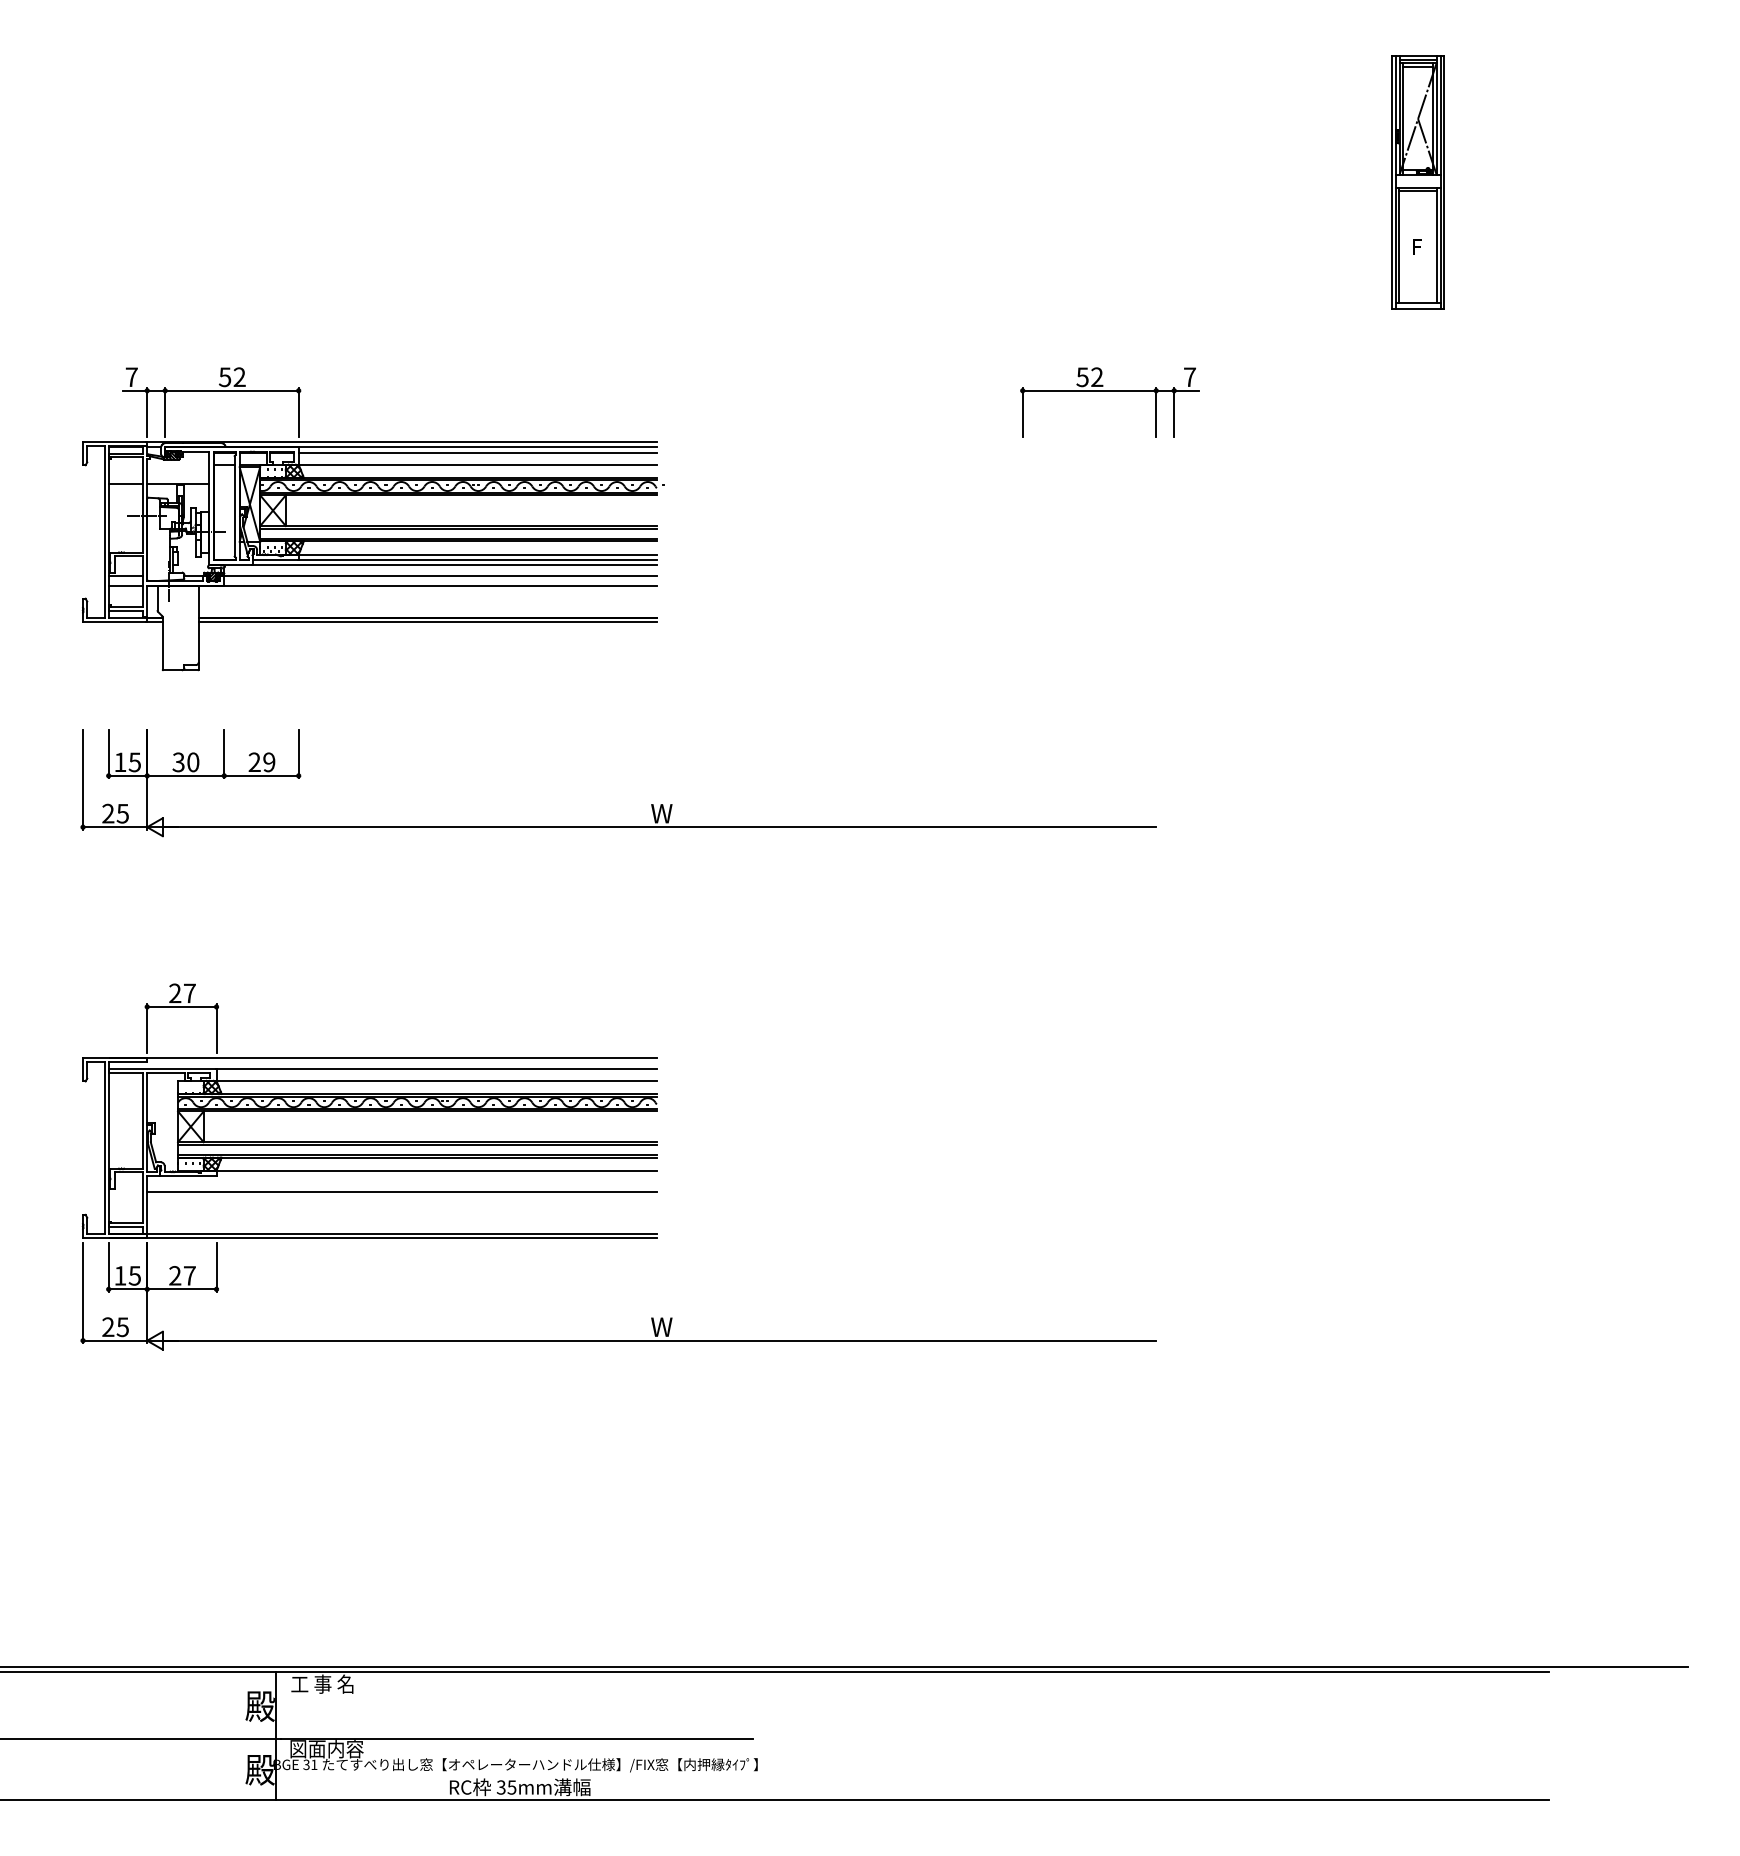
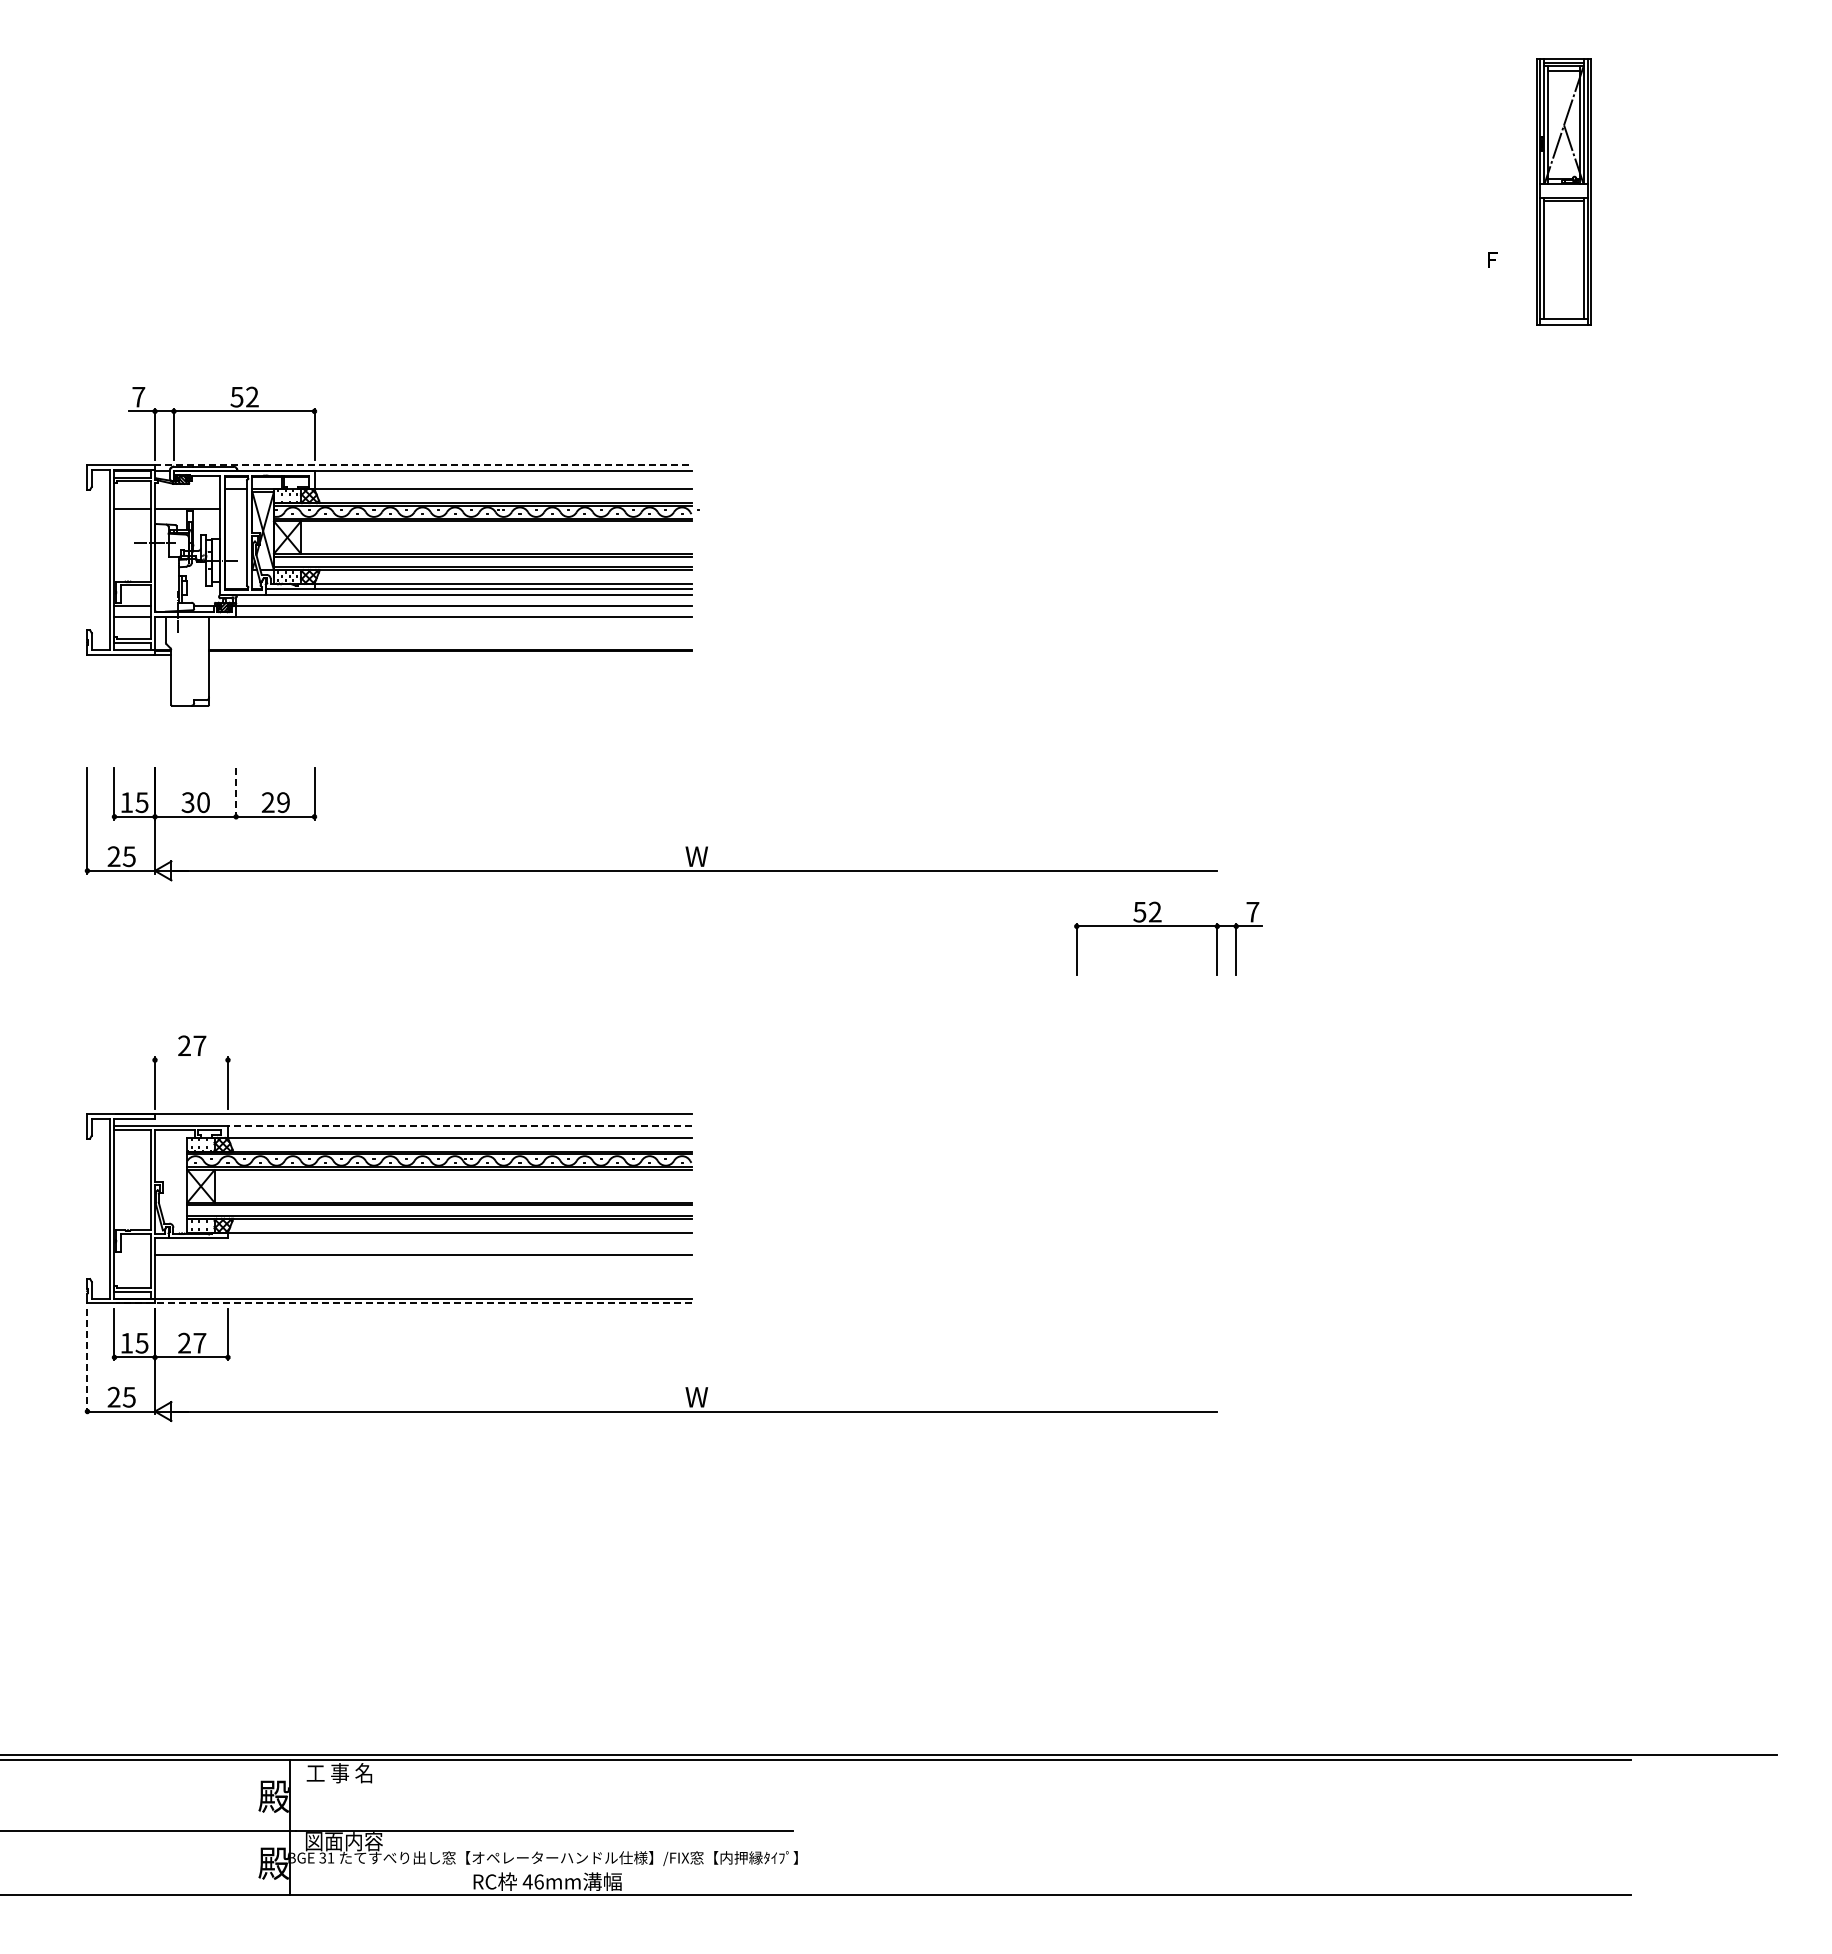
part: (1417, 181) -> (1563, 191), moved
part: (1109, 390) -> (1168, 926), moved
line: (401, 442) -> (422, 465), solid -> dashed
line: (477, 452) -> (502, 476), removed
line: (427, 621) -> (450, 654), removed
line: (224, 753) -> (236, 793), solid -> dashed
line: (181, 1007) -> (191, 1060), removed
line: (435, 1069) -> (458, 1125), solid -> dashed
line: (383, 1238) -> (403, 1303), solid -> dashed
line: (83, 1293) -> (87, 1361), solid -> dashed
text: (505, 1787) -> (532, 1881), 35mm -> 46mm

